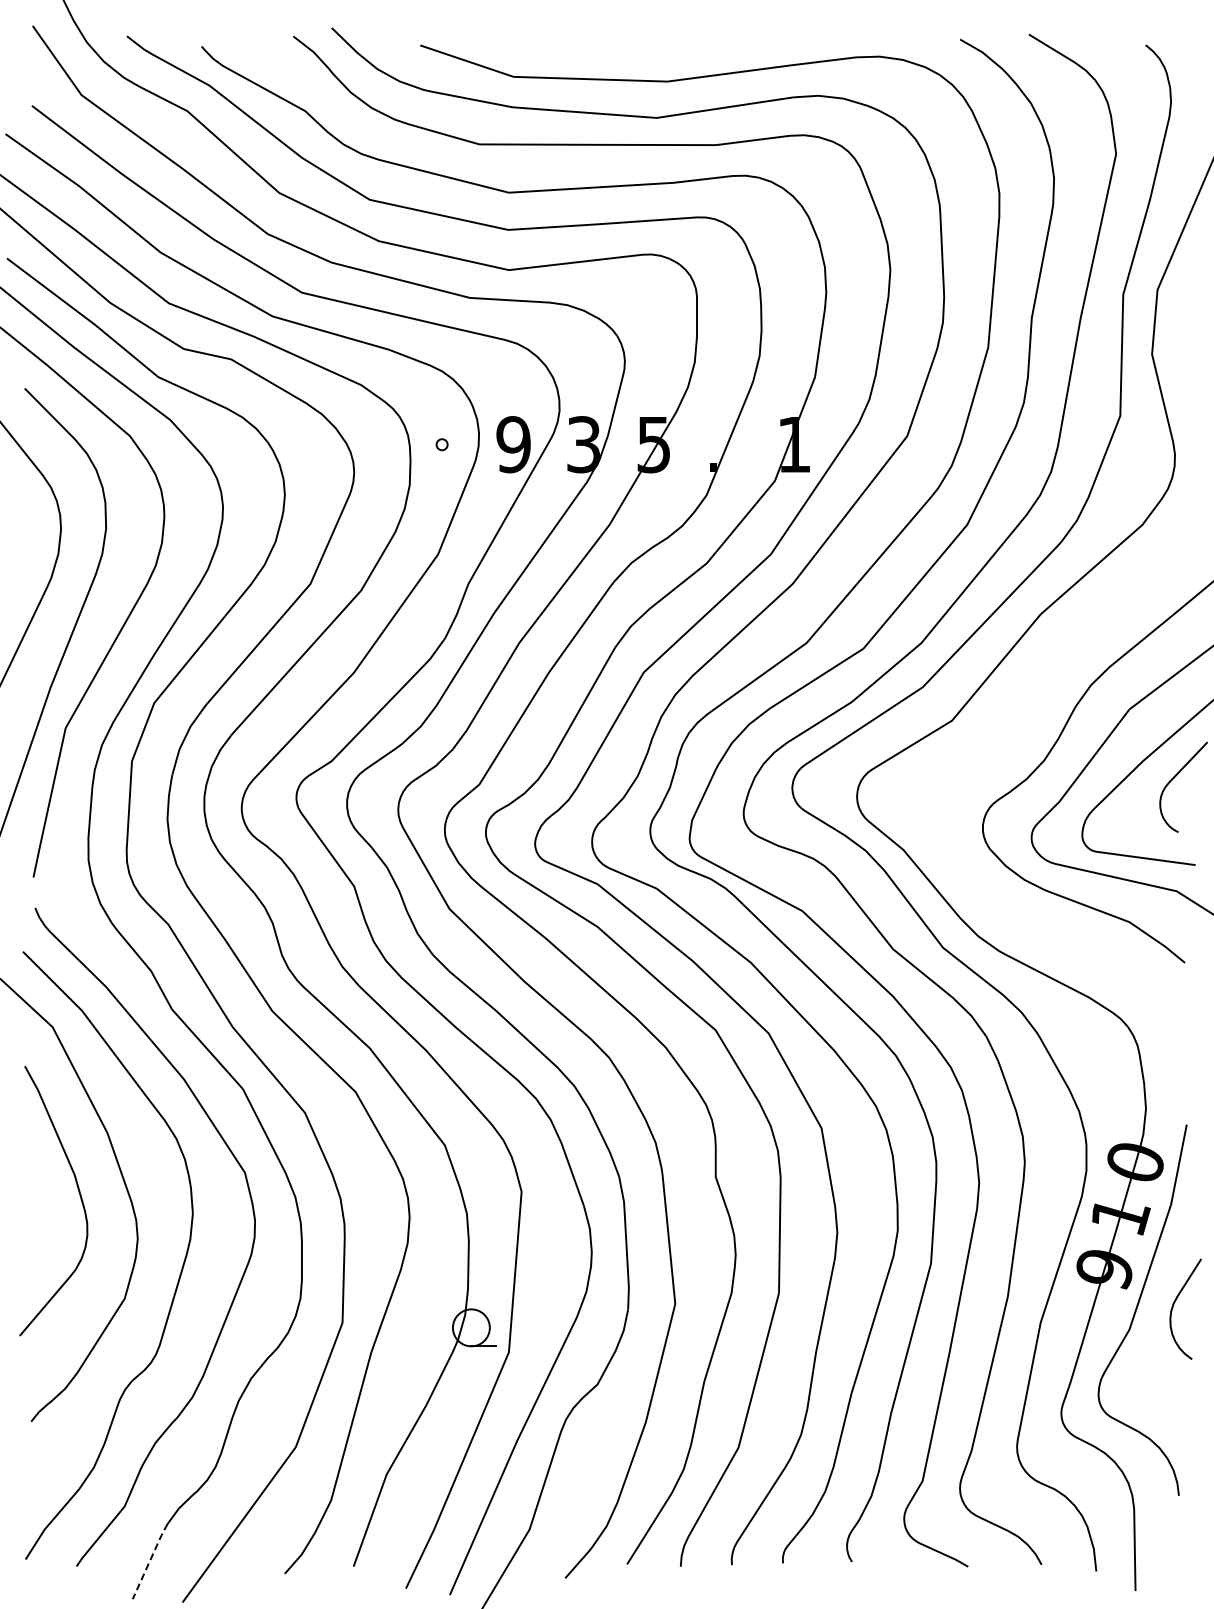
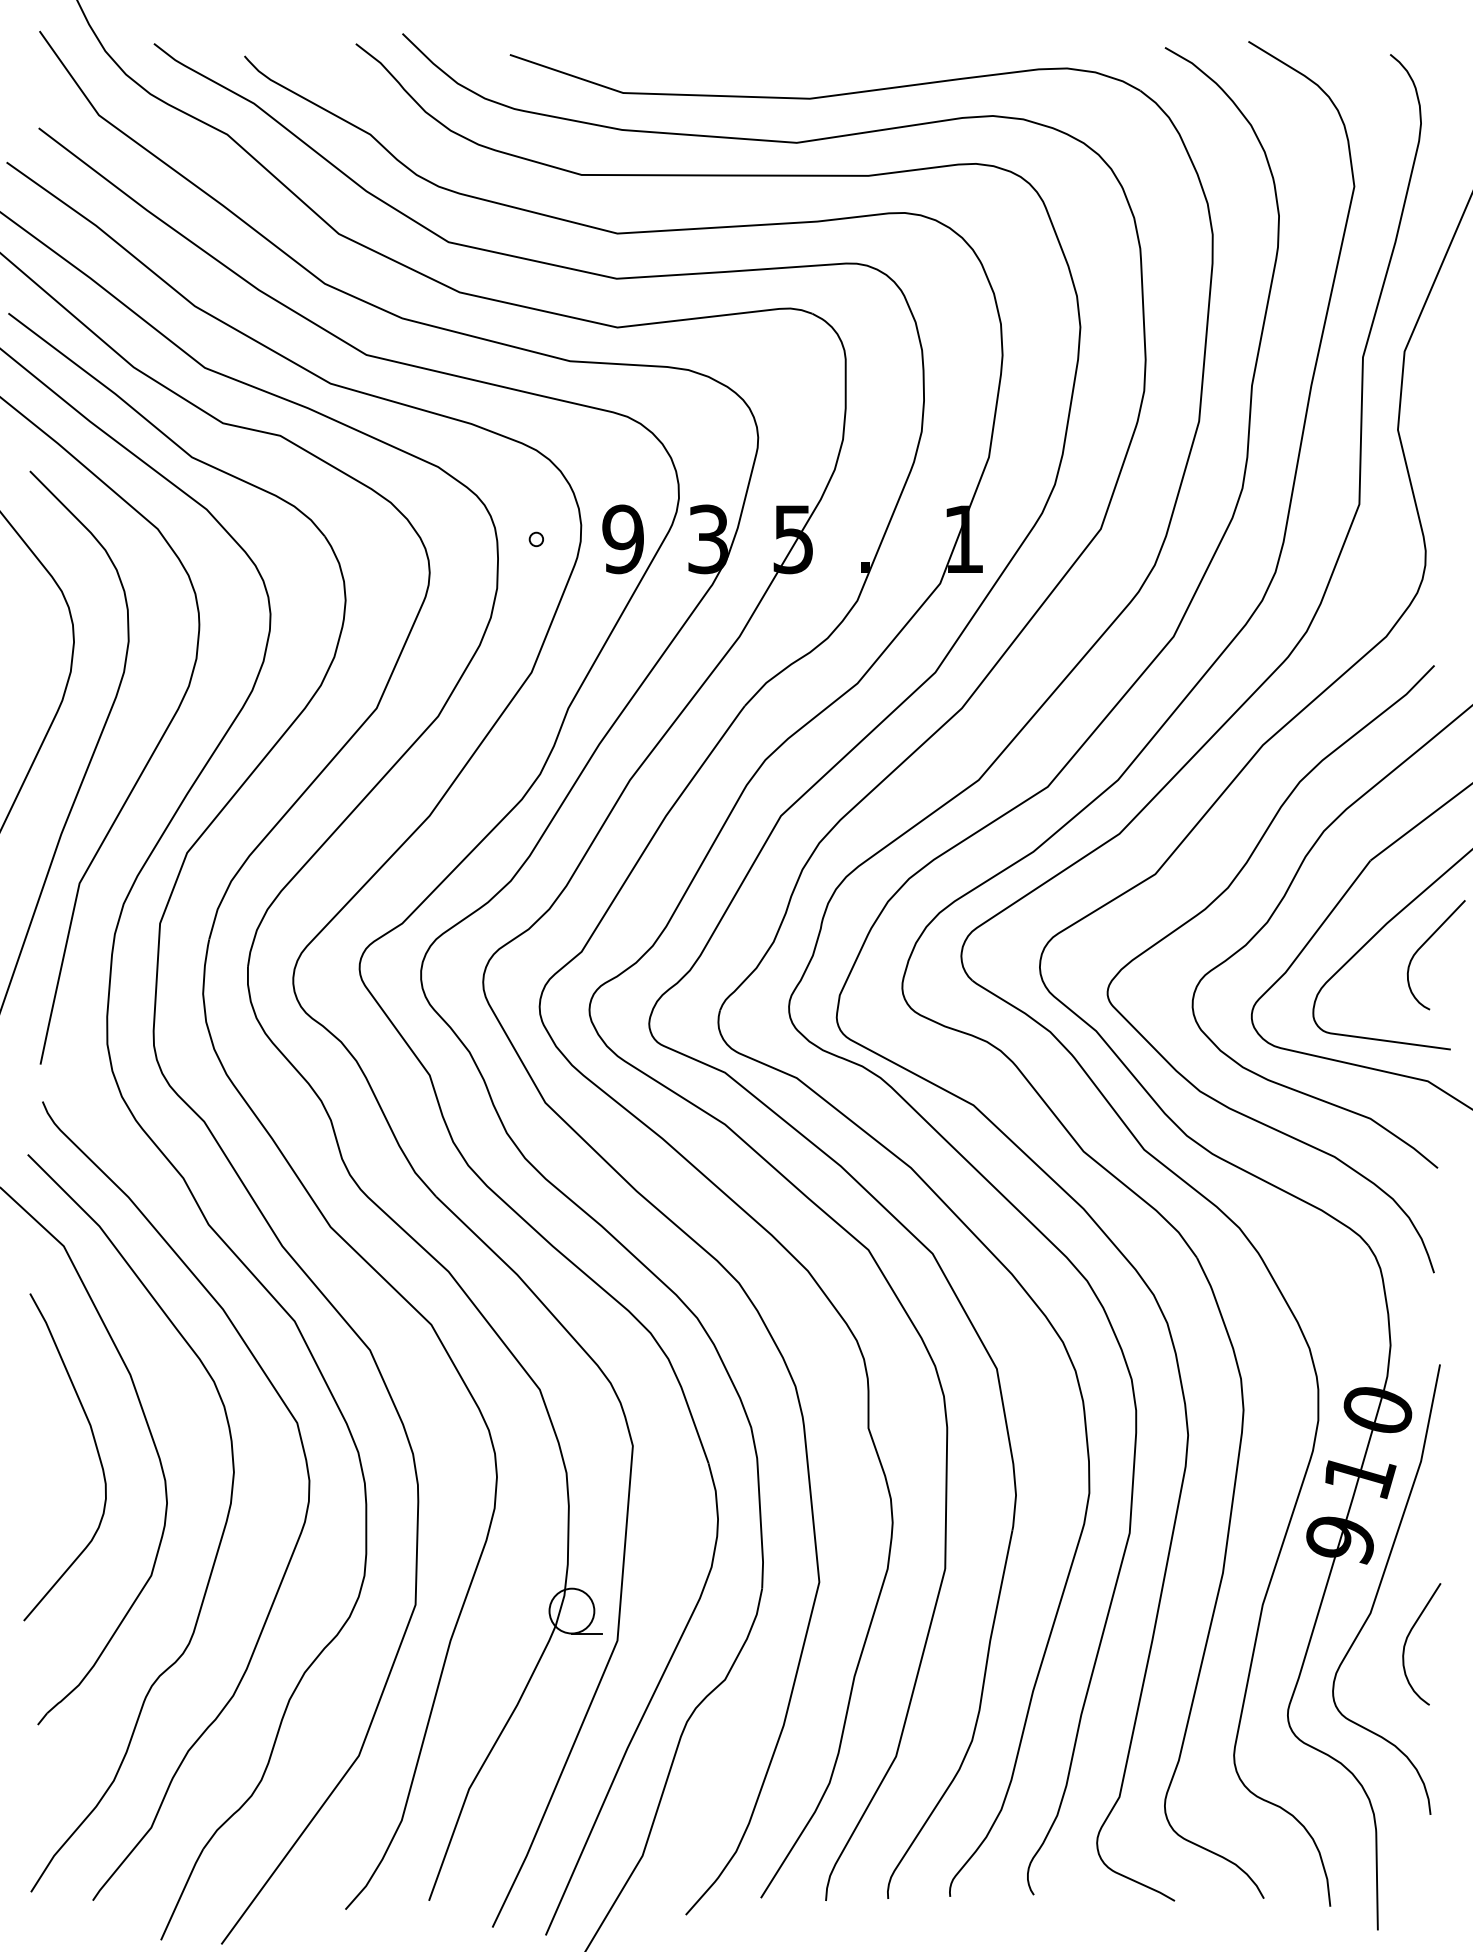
curve: (1001, 743) -> (1215, 901), added
curve: (1175, 1302) -> (1409, 1636), moved
line: (149, 1561) -> (181, 1894), dashed -> solid

